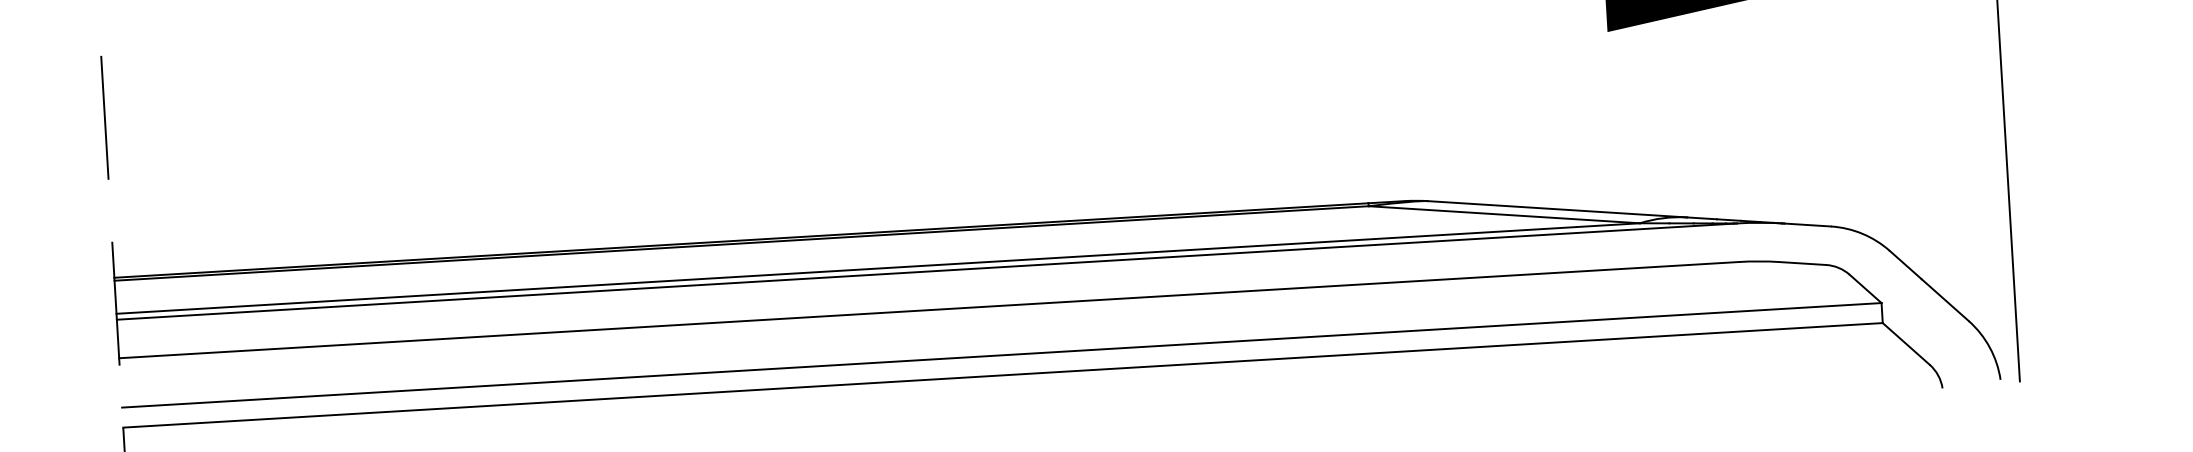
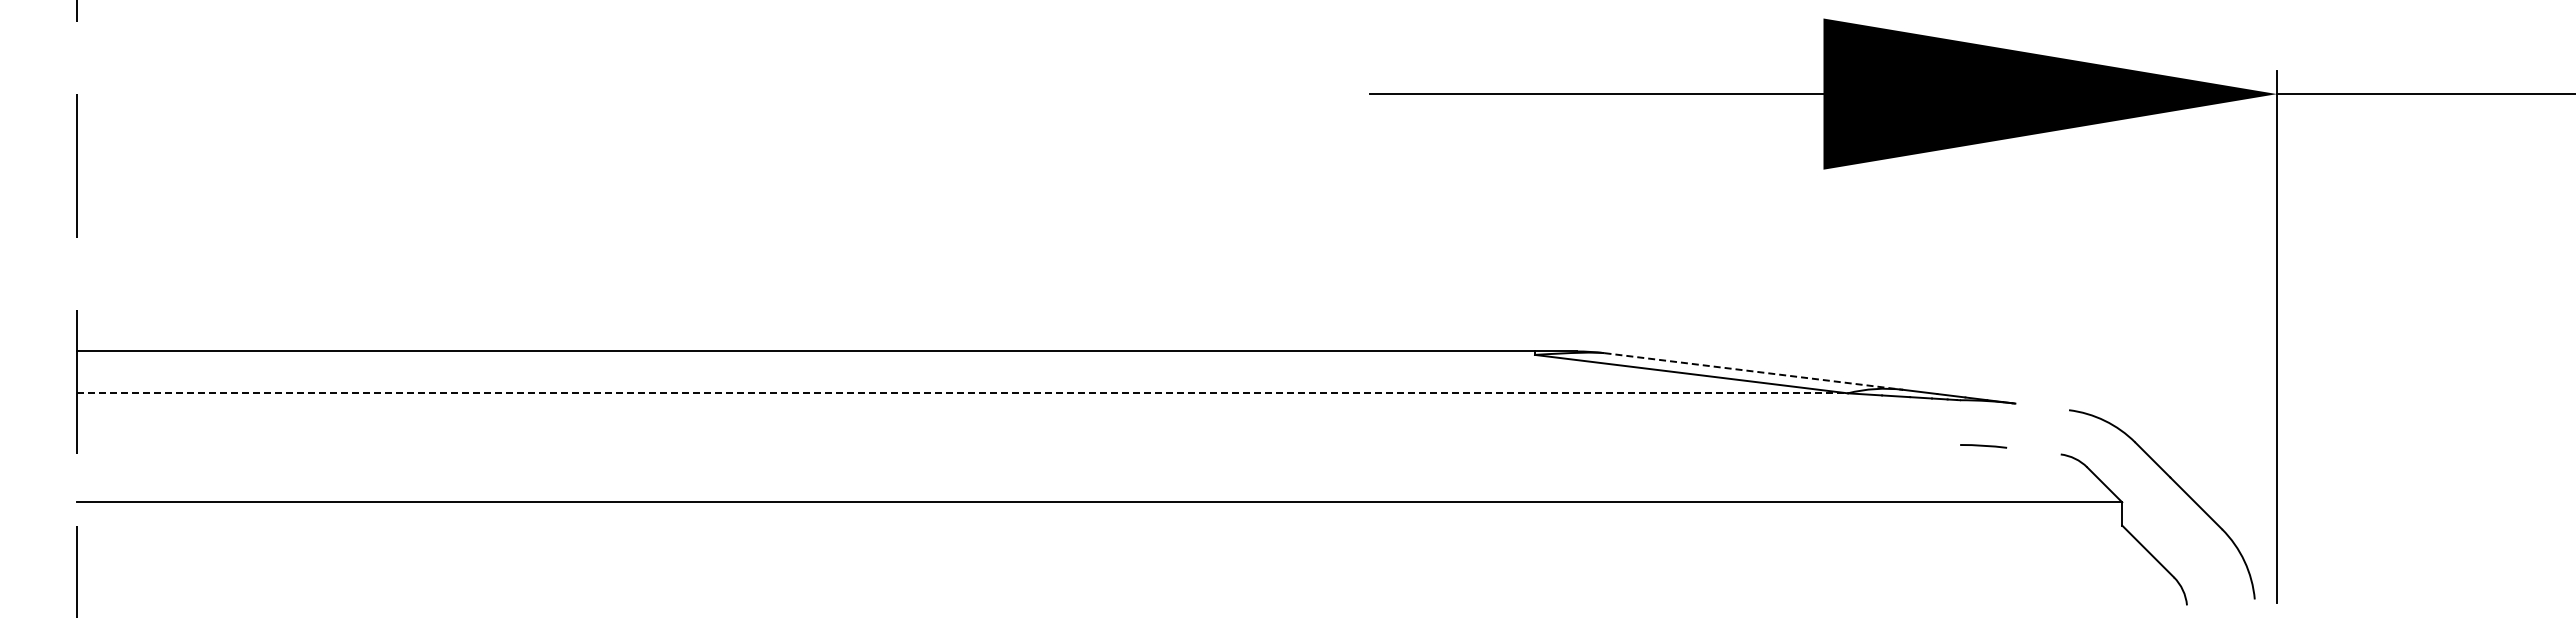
line: (1558, 209) -> (1754, 371), solid -> dashed
line: (1808, 224) -> (2042, 406), removed
line: (741, 243) -> (805, 354), removed
line: (1802, 262) -> (2033, 450), removed
line: (879, 268) -> (963, 393), solid -> dashed
line: (926, 271) -> (1018, 400), removed
line: (929, 310) -> (1018, 445), removed
line: (1002, 375) -> (1099, 525), removed

